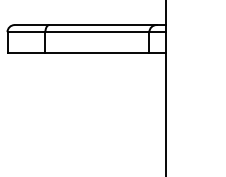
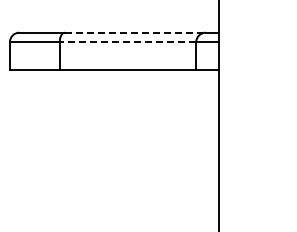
line: (103, 24) -> (135, 32), solid -> dashed
line: (97, 32) -> (127, 42), solid -> dashed

